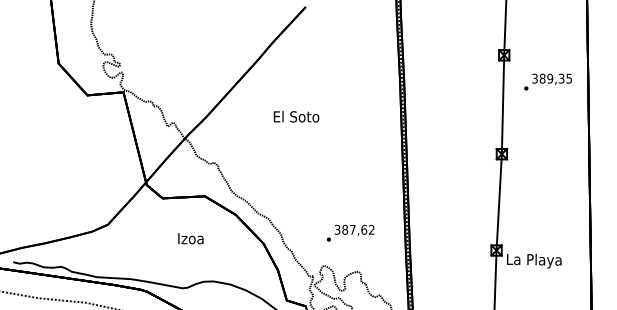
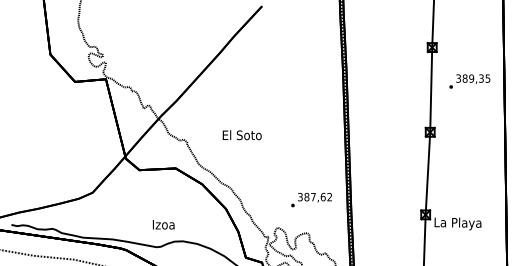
text: (547, 82) -> (469, 81), moved
text: (295, 117) -> (241, 135), moved
text: (350, 232) -> (311, 199), moved
text: (190, 238) -> (163, 224), moved

